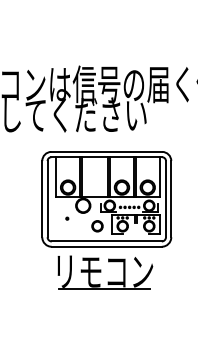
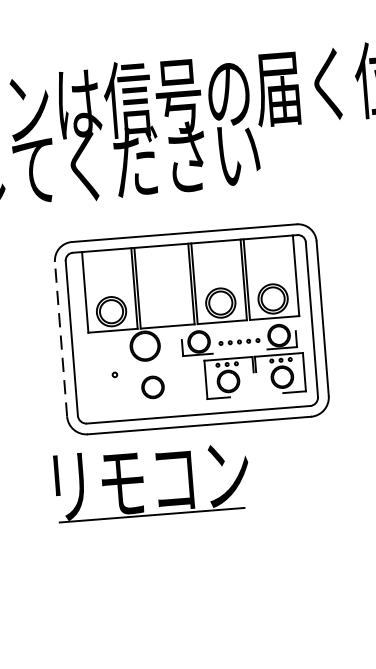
line: (42, 198) -> (61, 337), solid -> dashed
circle: (97, 226) -> (153, 387), moved
part: (105, 272) -> (152, 481), moved

